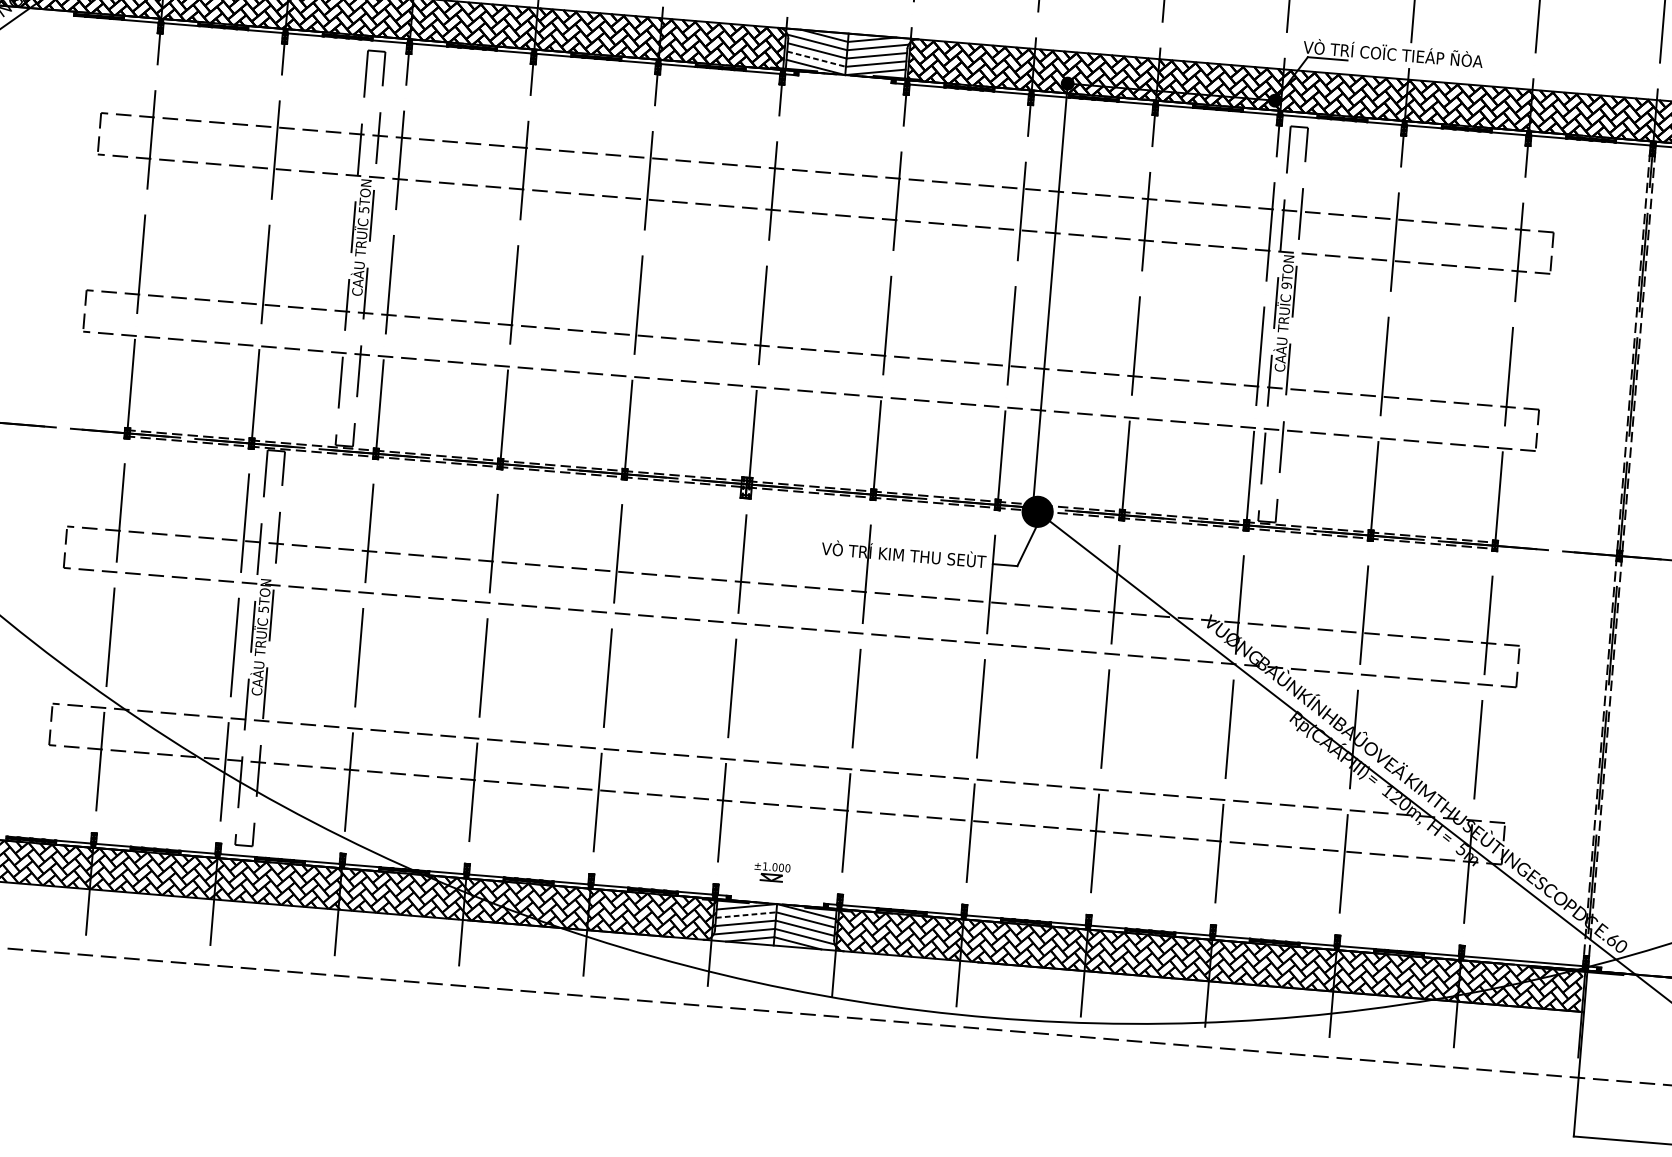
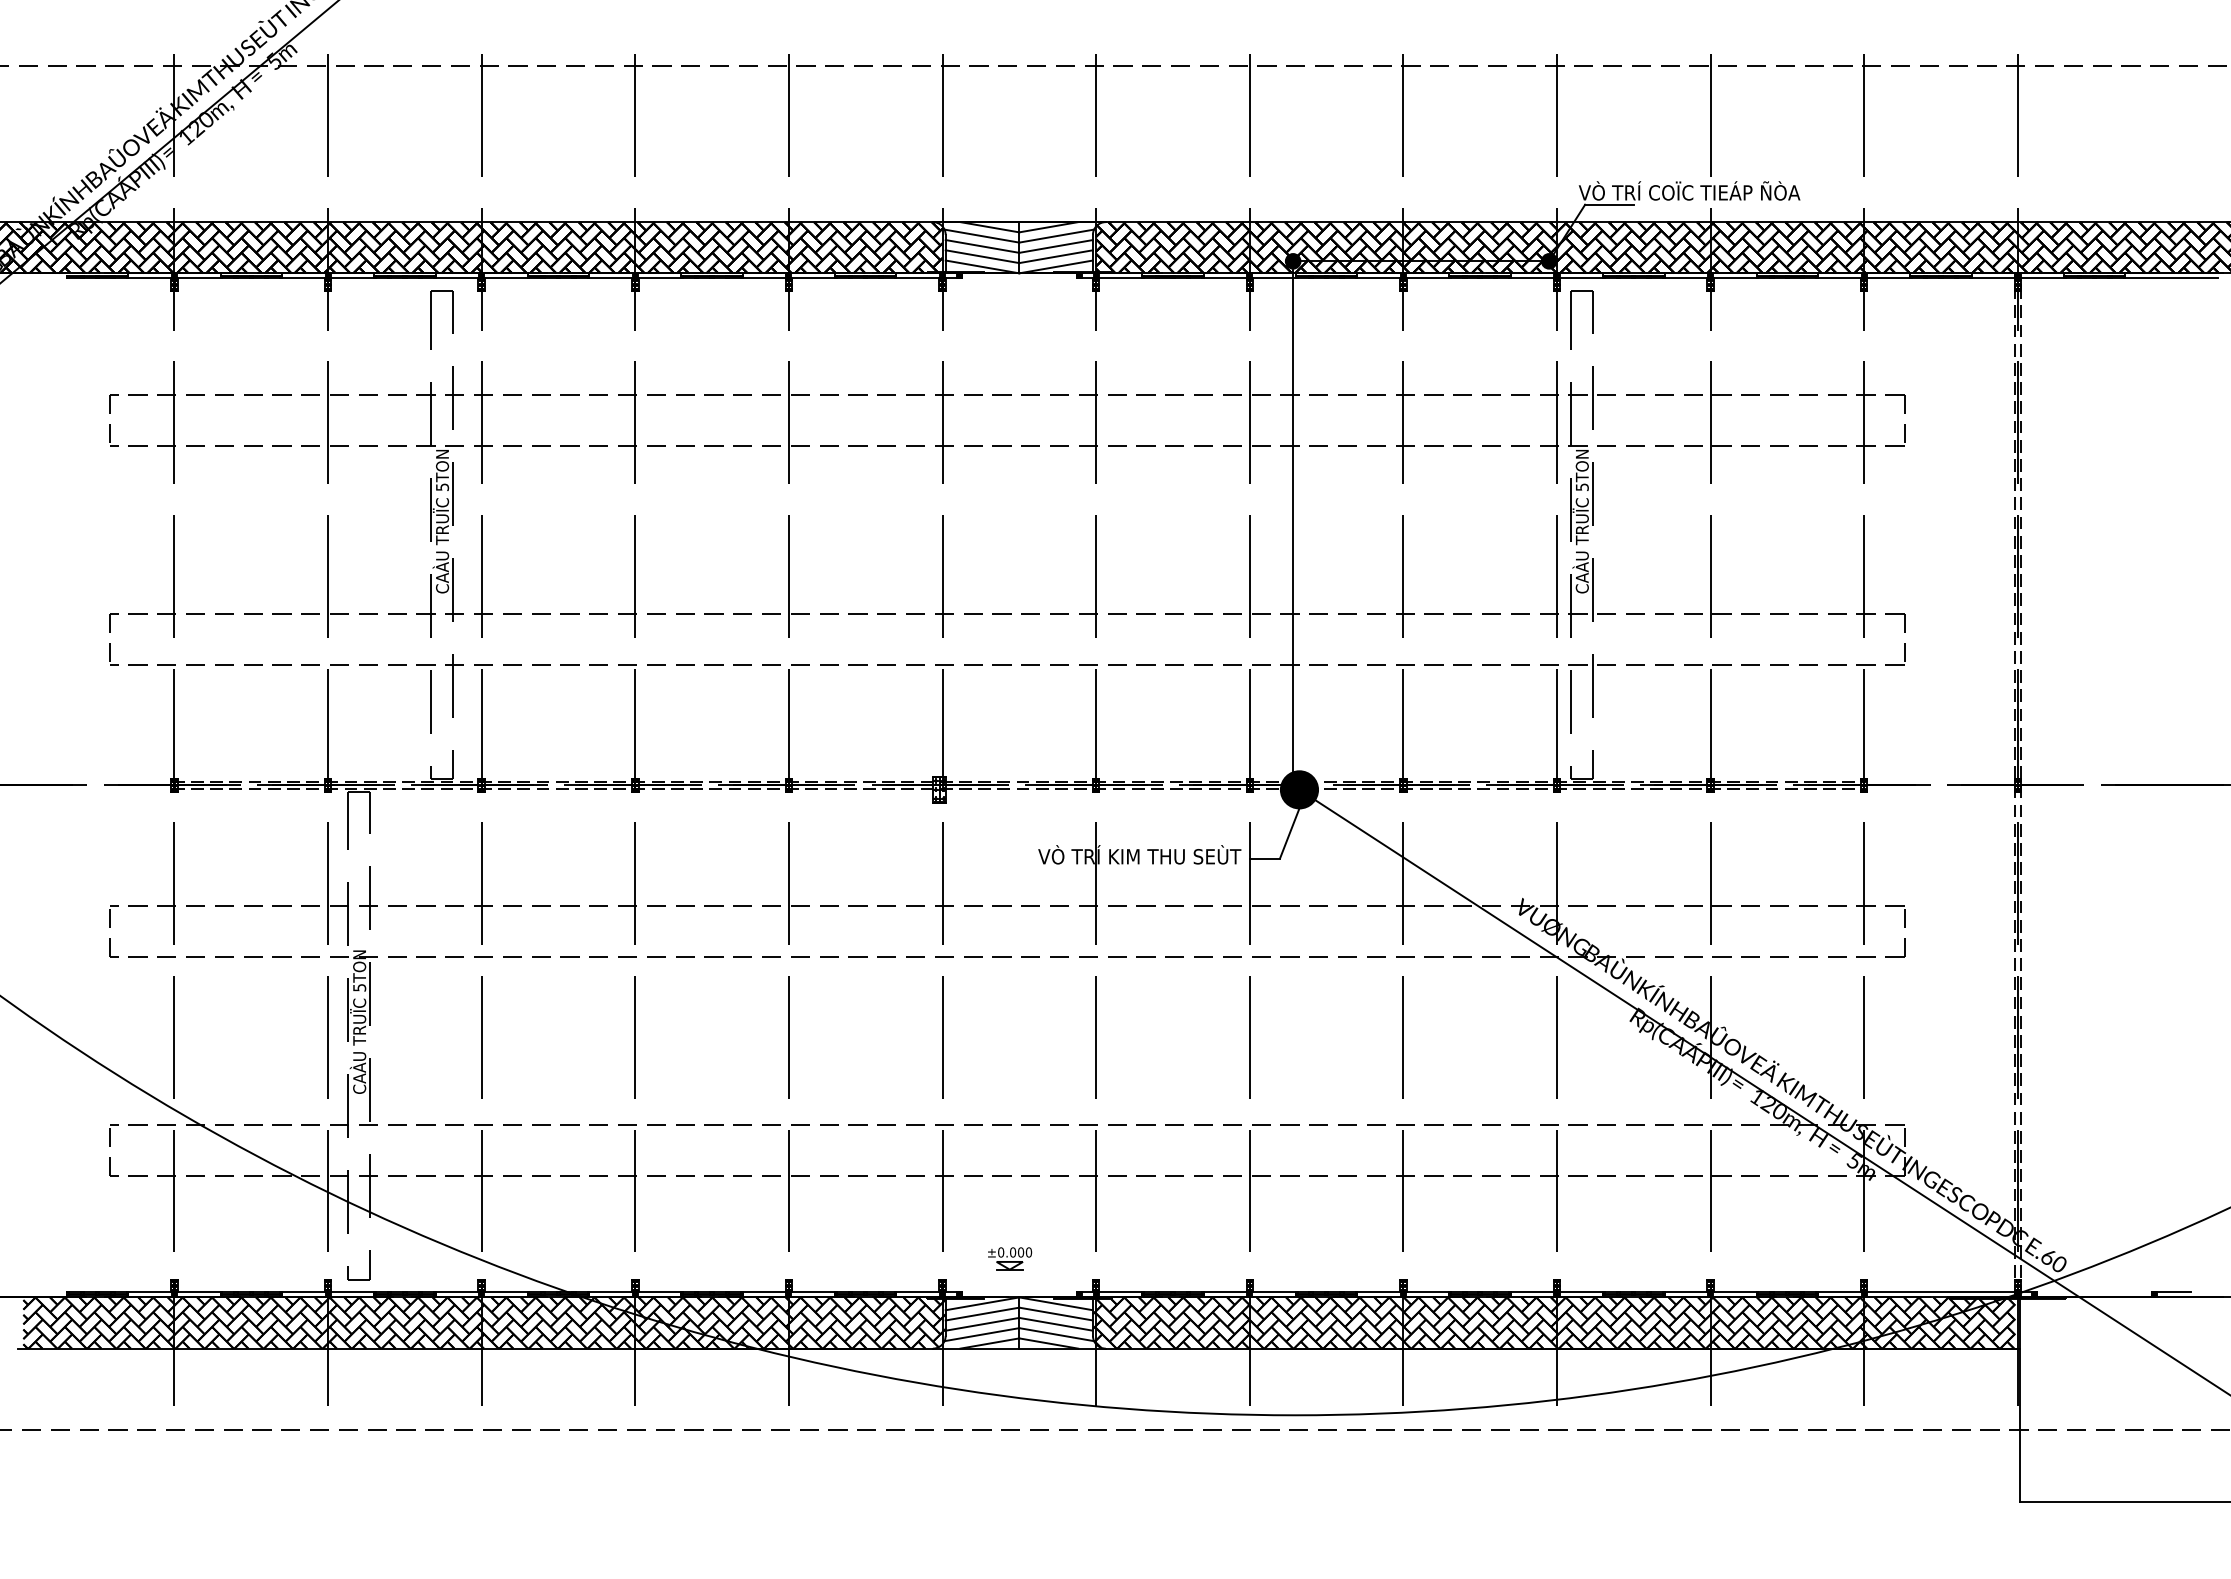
line: (817, 59) -> (983, 256), dashed -> solid
text: (1286, 285) -> (1581, 487), 9TON -> 5TON
text: (765, 866) -> (1001, 1252), ±1.000 -> ±0.000
line: (747, 914) -> (983, 1313), dashed -> solid

